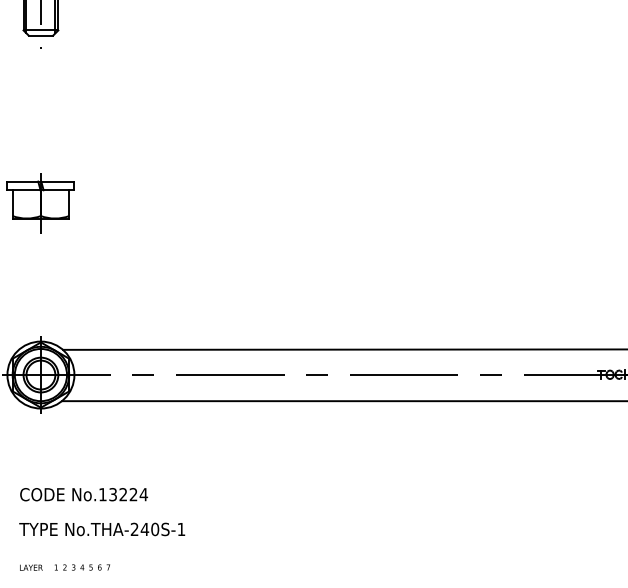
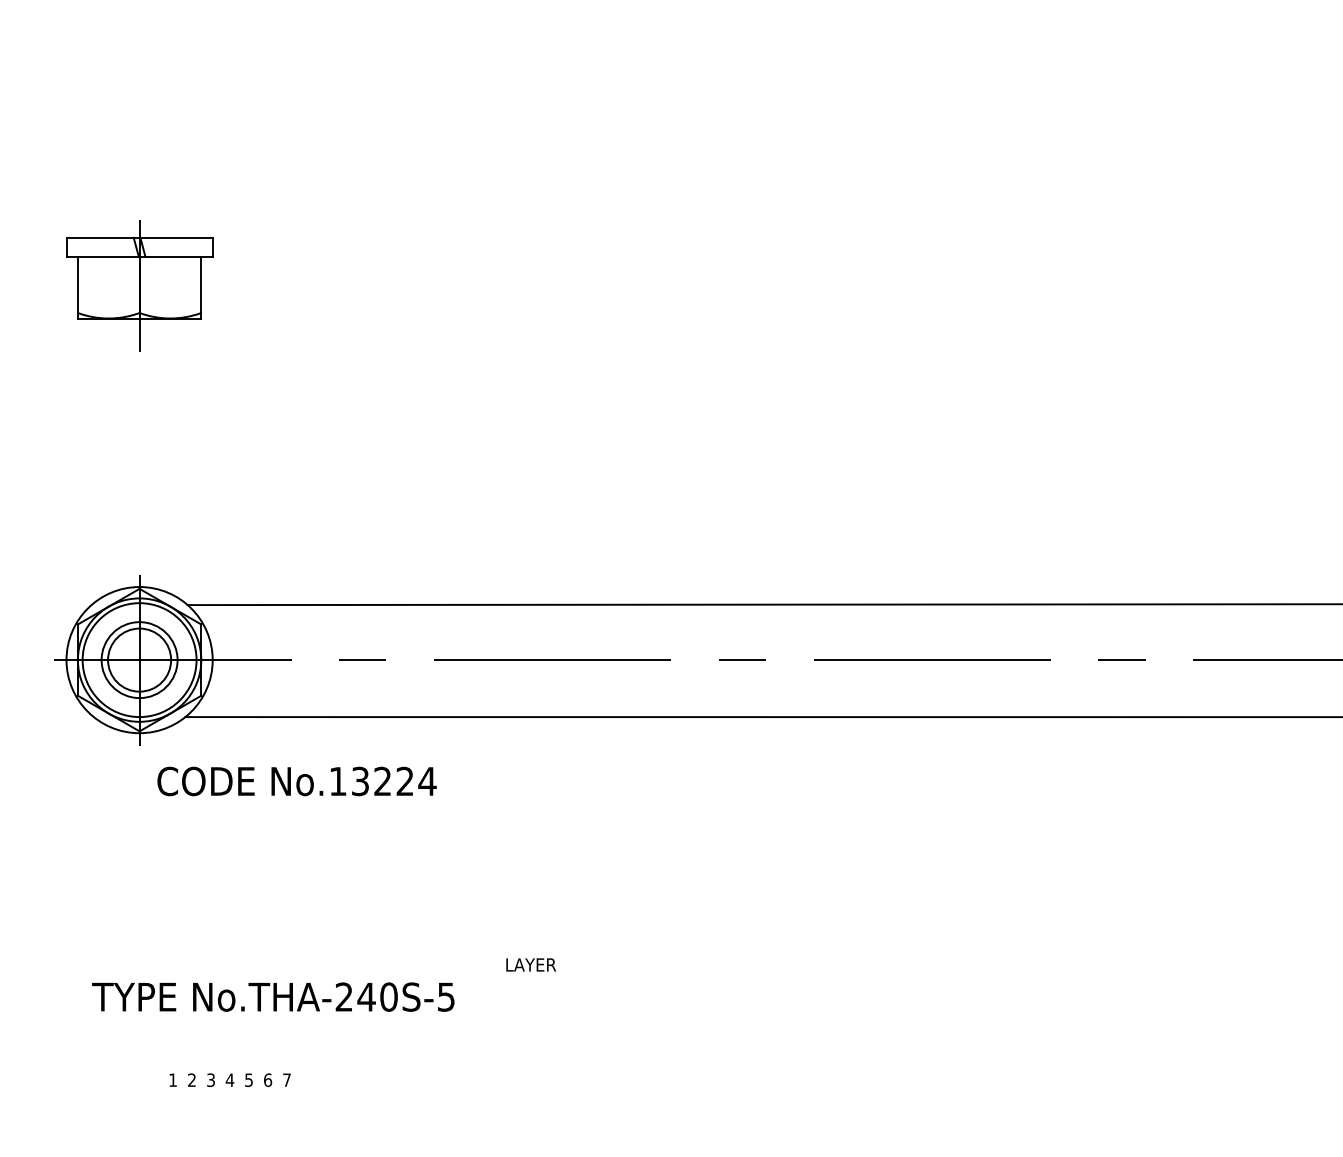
text: (84, 494) -> (297, 781), moved
text: (181, 529) -> (446, 997), No.THA-240S-1 -> No.THA-240S-5
text: (31, 567) -> (531, 964), moved

